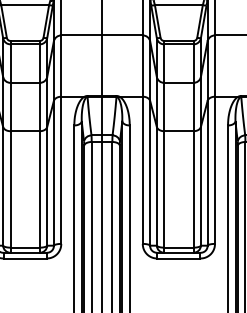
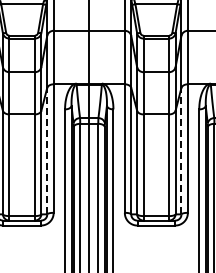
line: (54, 172) -> (47, 150), solid -> dashed
line: (207, 172) -> (181, 150), solid -> dashed

